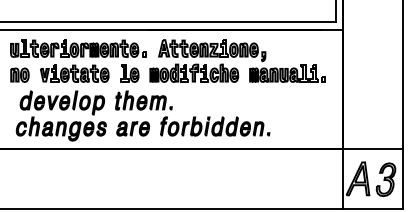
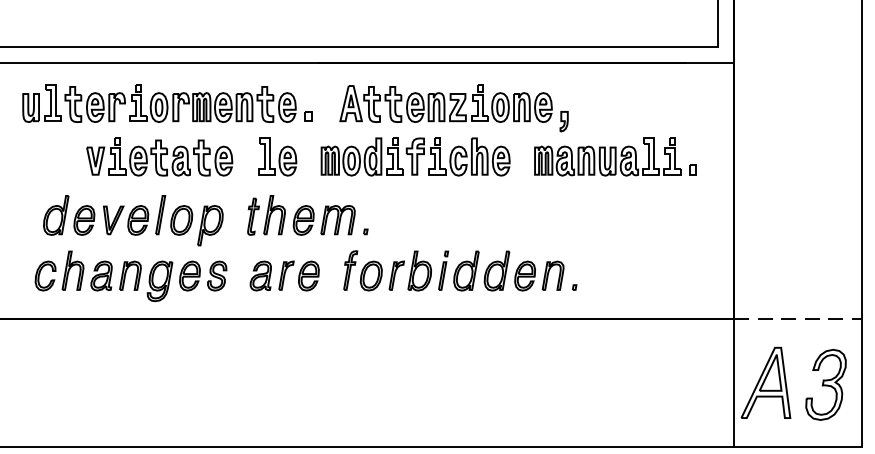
part: (19, 74) -> (41, 159), removed
line: (372, 149) -> (797, 320), solid -> dashed

